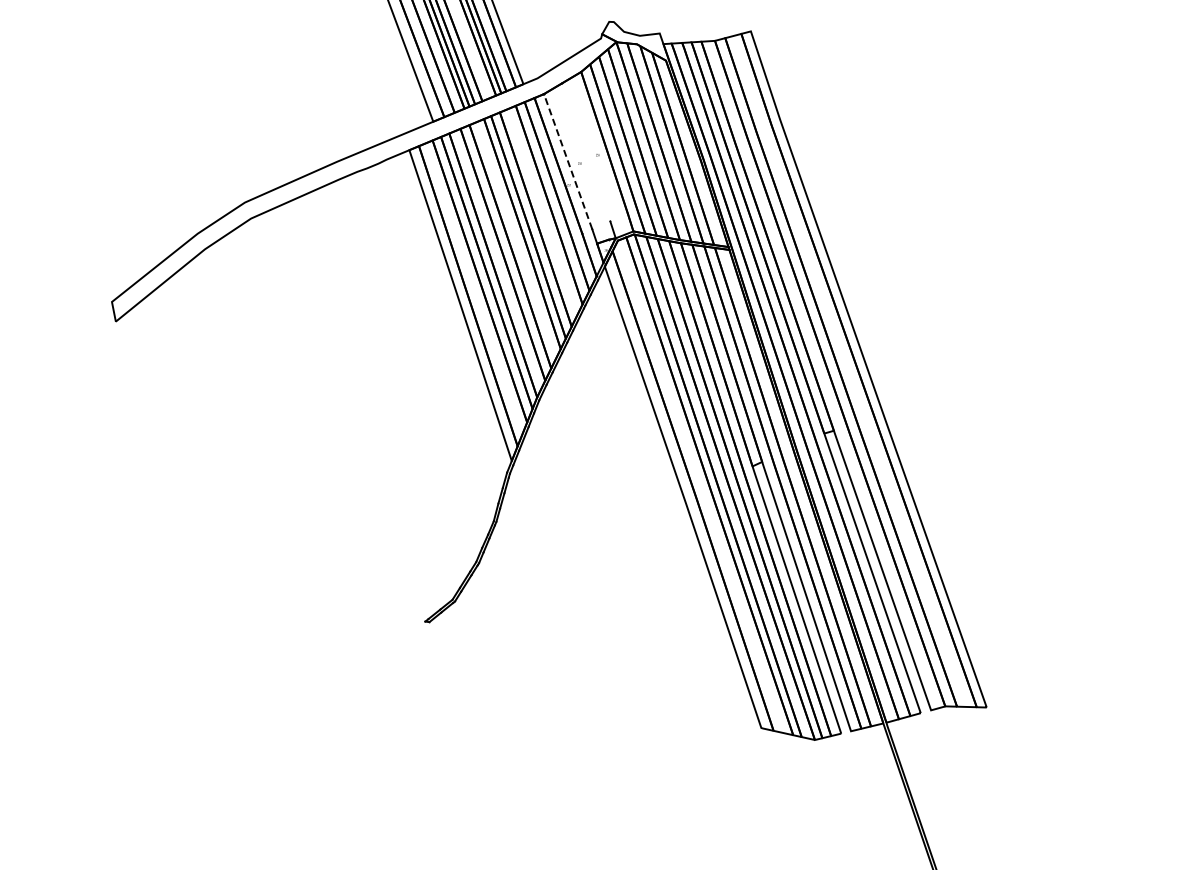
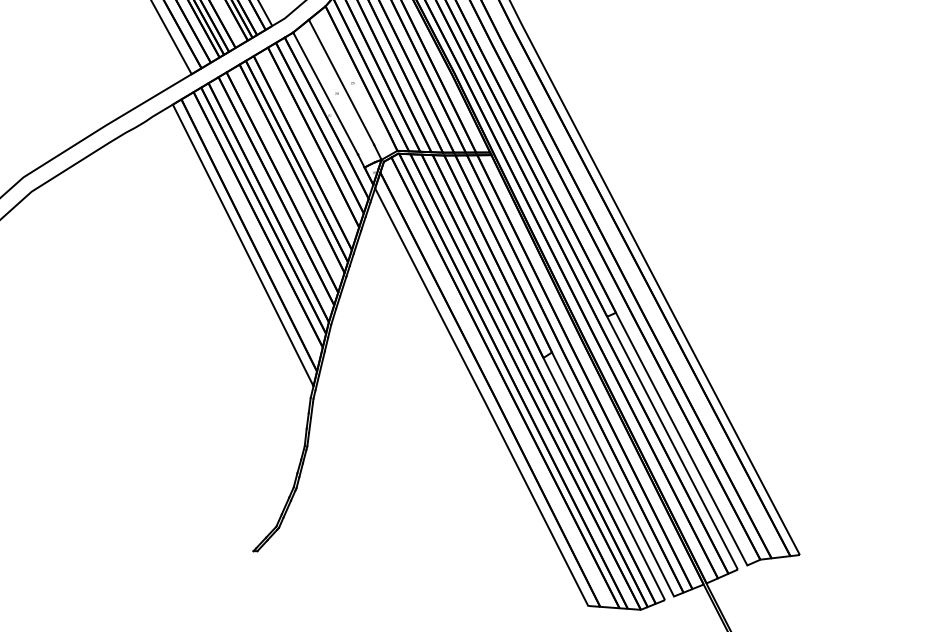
line: (586, 152) -> (341, 82), added
line: (568, 161) -> (325, 93), dashed -> solid

